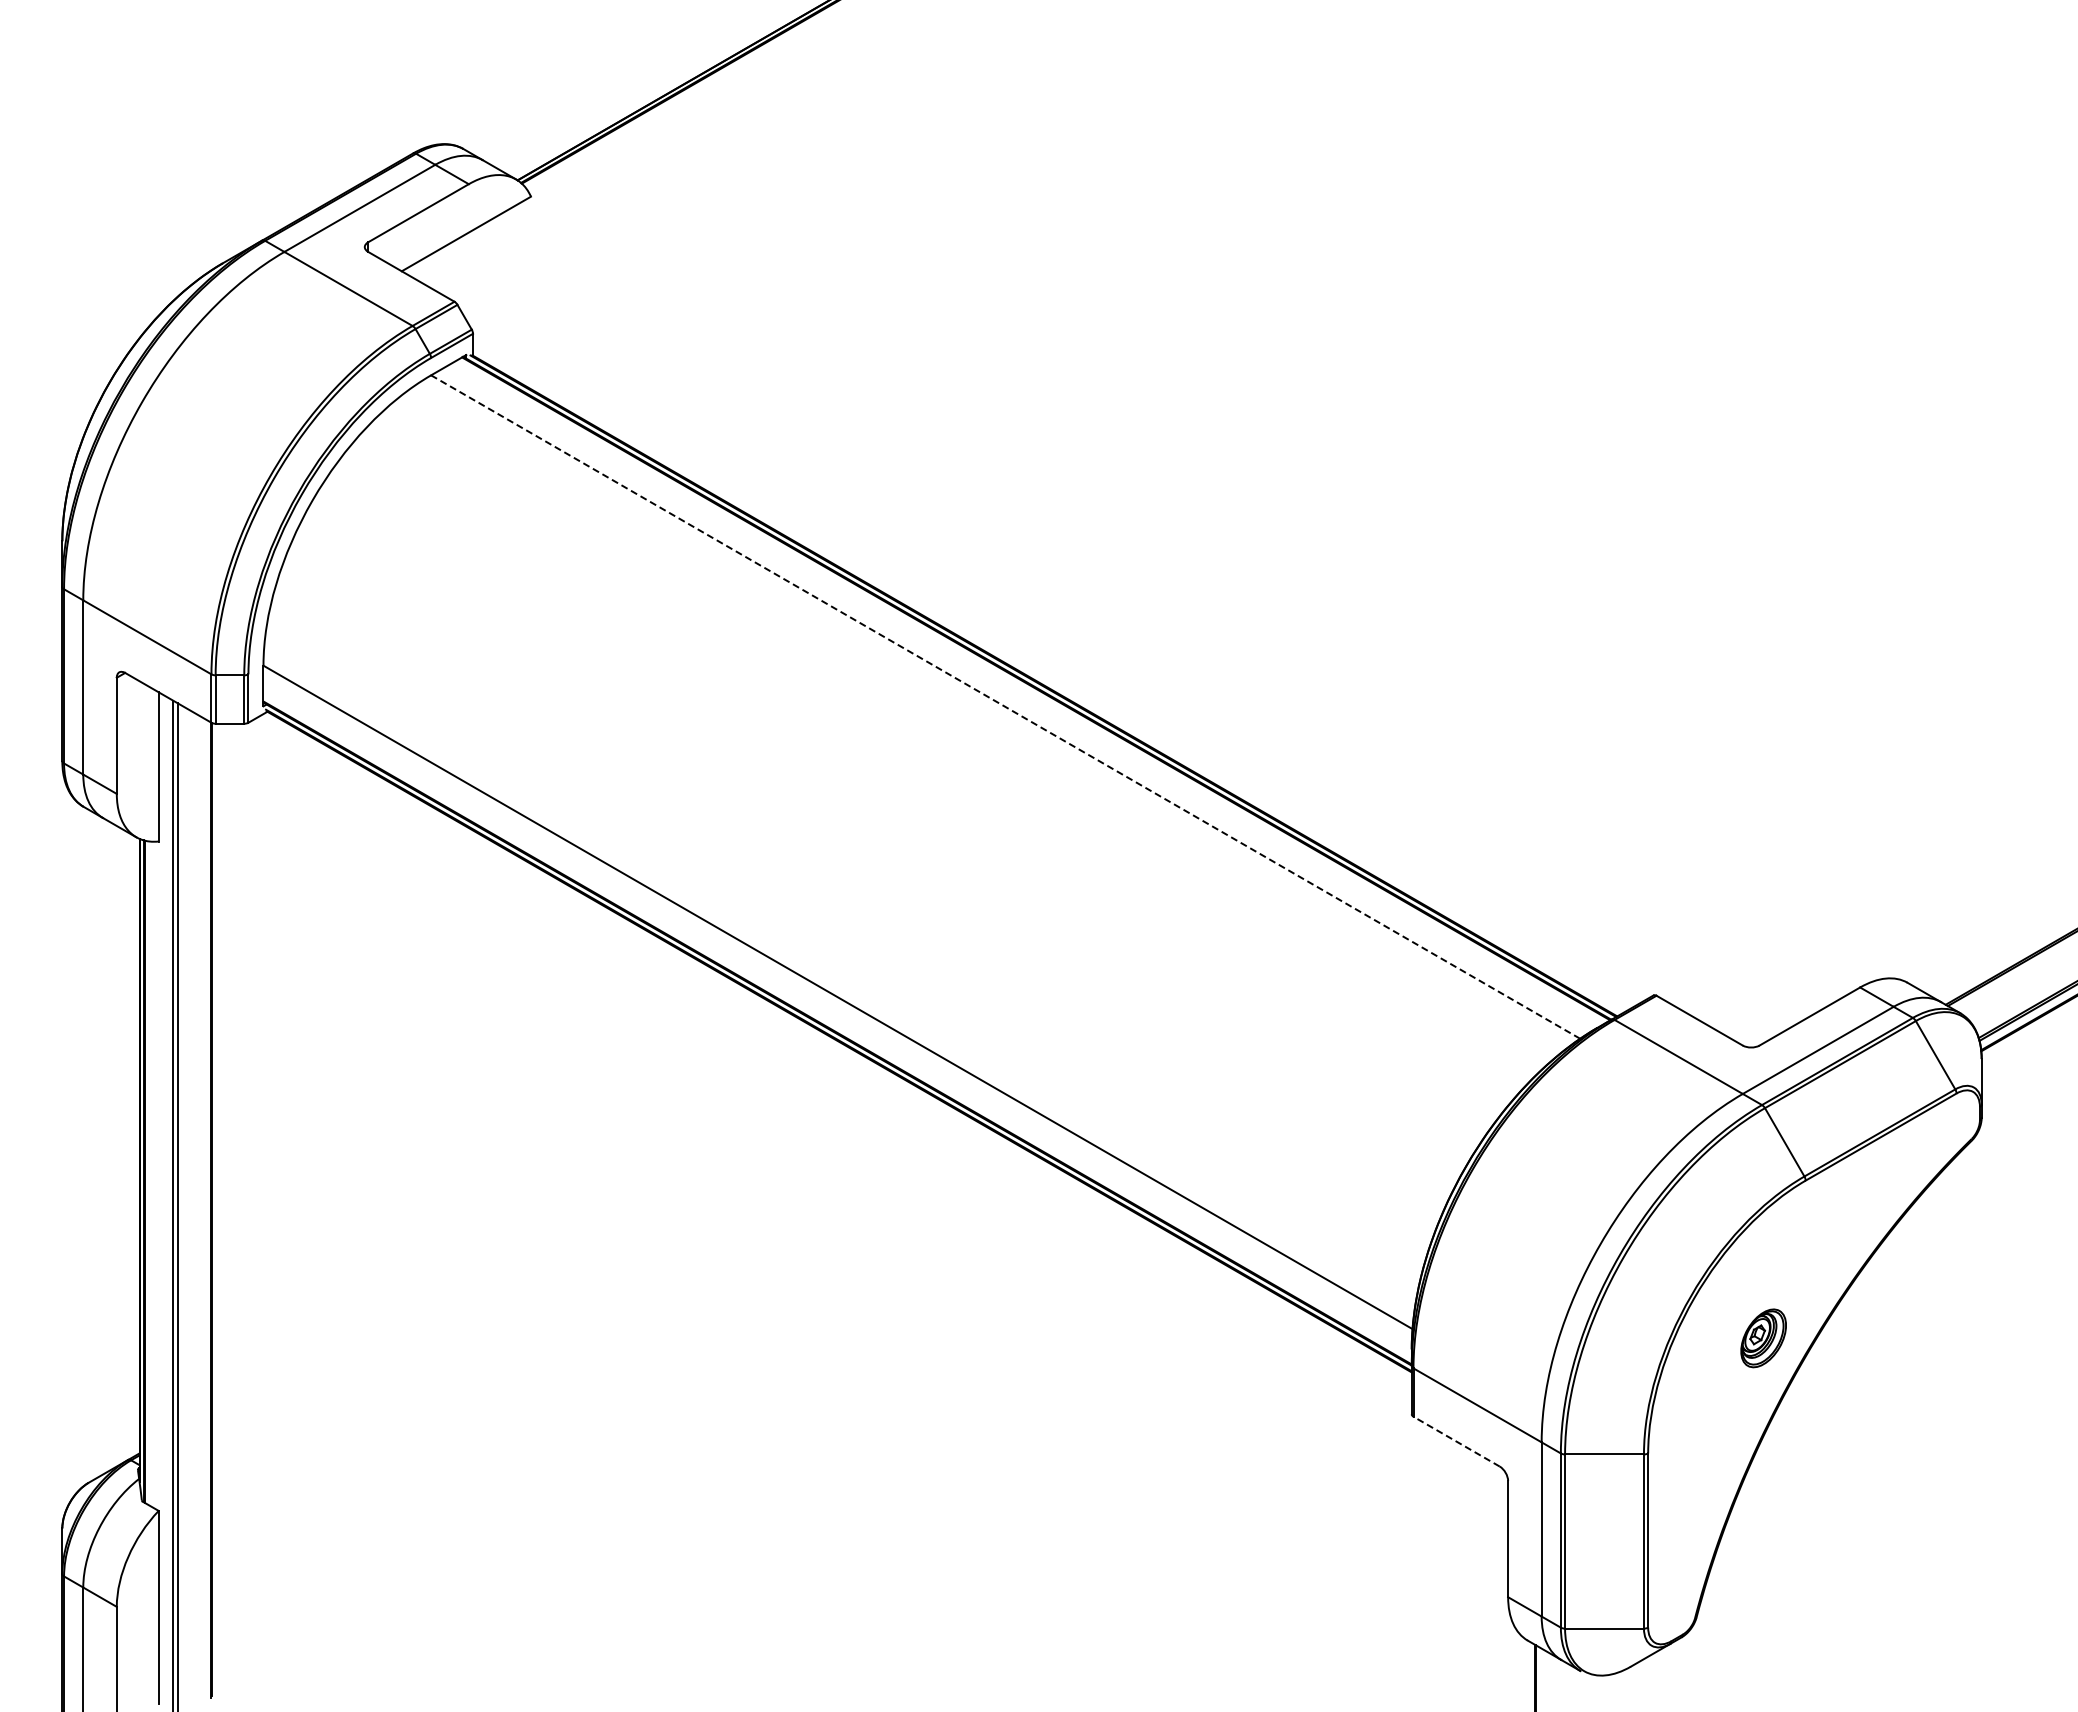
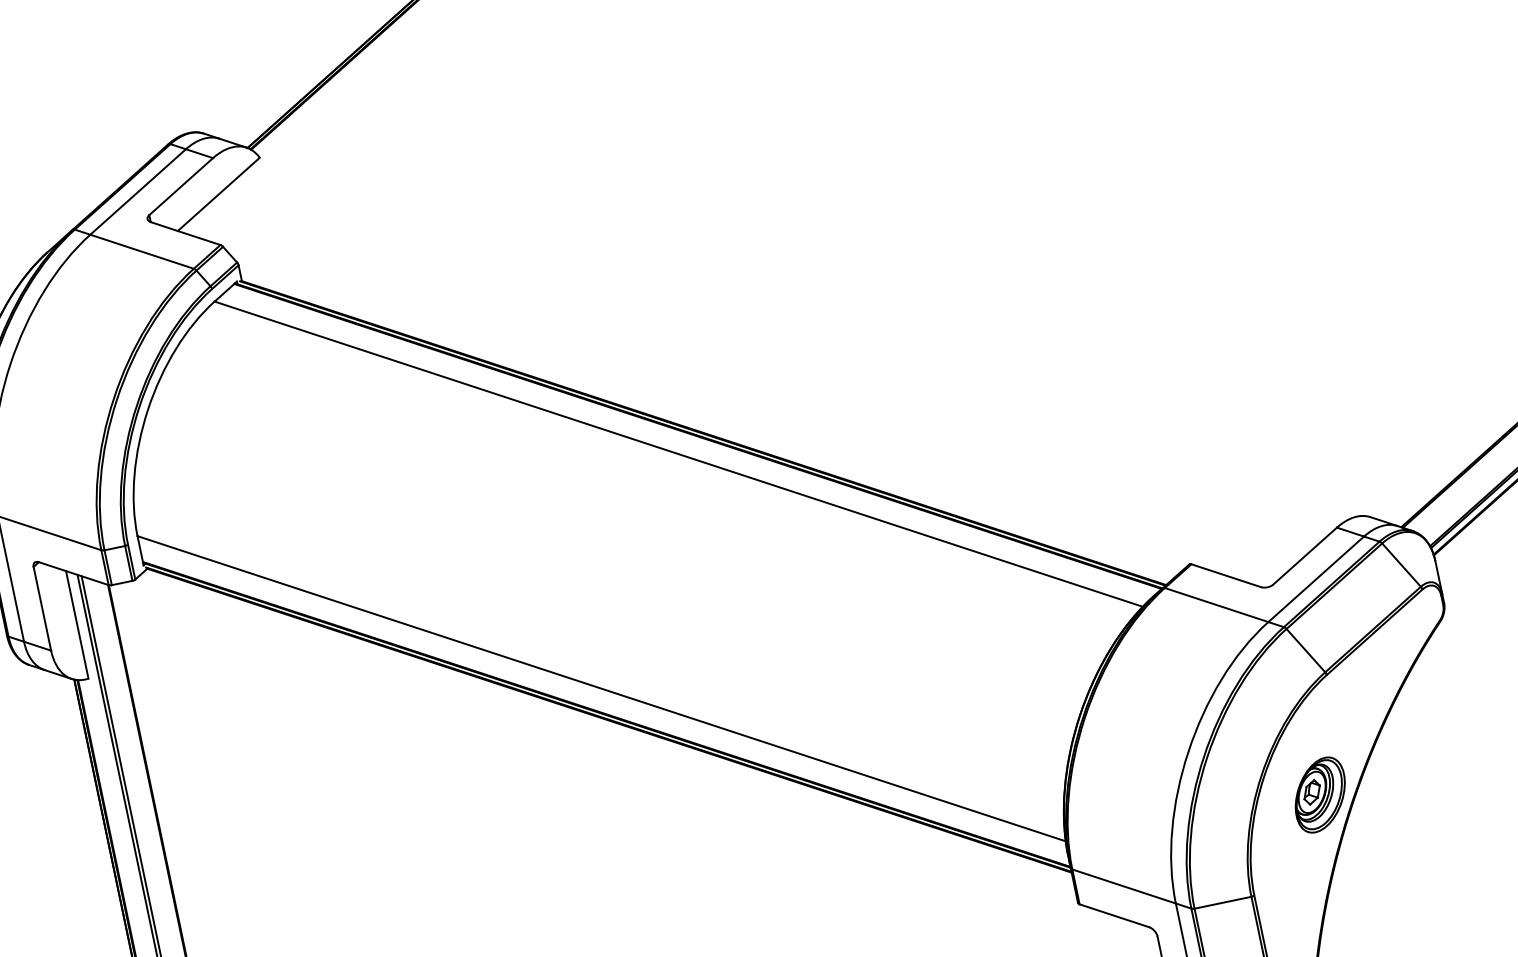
line: (1005, 706) -> (678, 453), dashed -> solid
part: (1763, 1338) -> (1320, 795), size x1.67
line: (1456, 1441) -> (1114, 915), dashed -> solid

